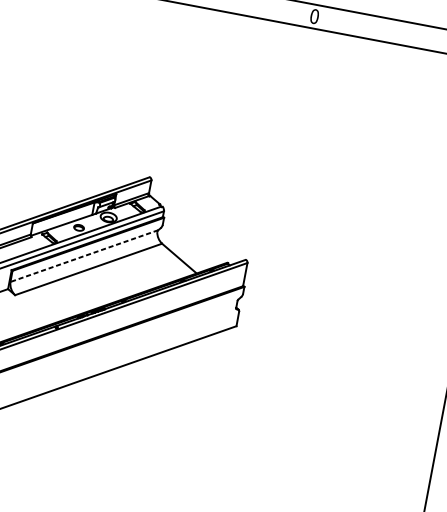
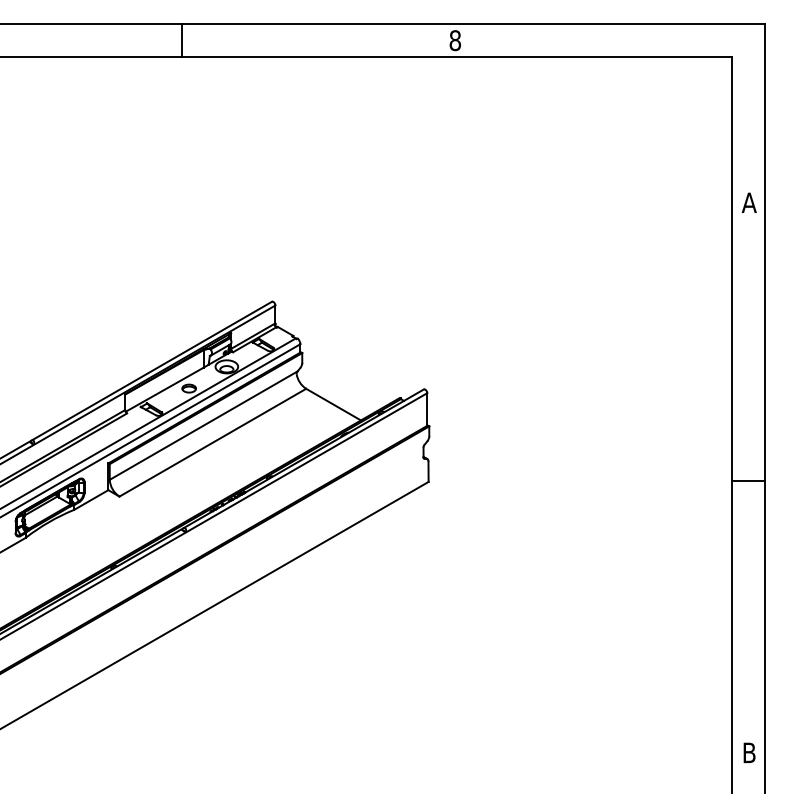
text: (314, 16) -> (455, 40), 0 -> 8
line: (84, 255) -> (203, 425), dashed -> solid

